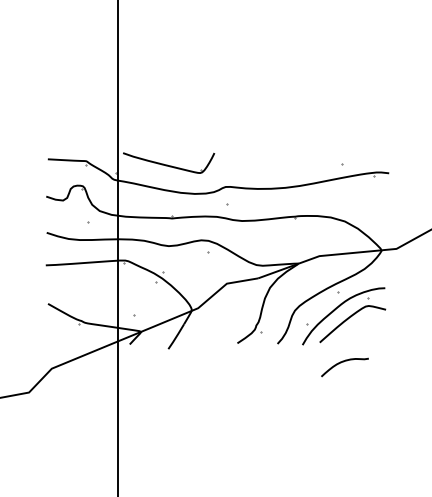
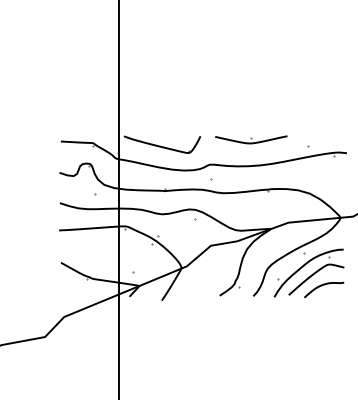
part: (275, 157) -> (251, 140), added
curve: (341, 363) -> (321, 286), moved

